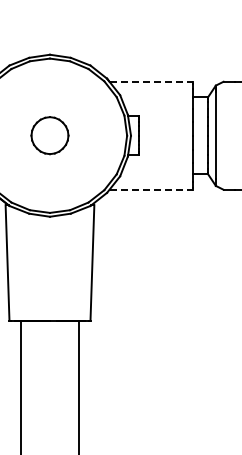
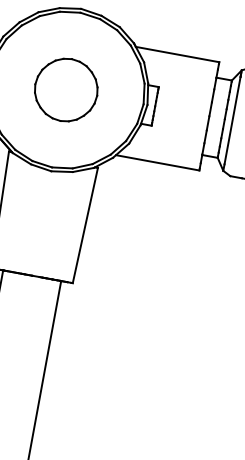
line: (151, 81) -> (178, 54), dashed -> solid
part: (49, 135) -> (65, 89), size x1.67
line: (151, 189) -> (158, 162), dashed -> solid

